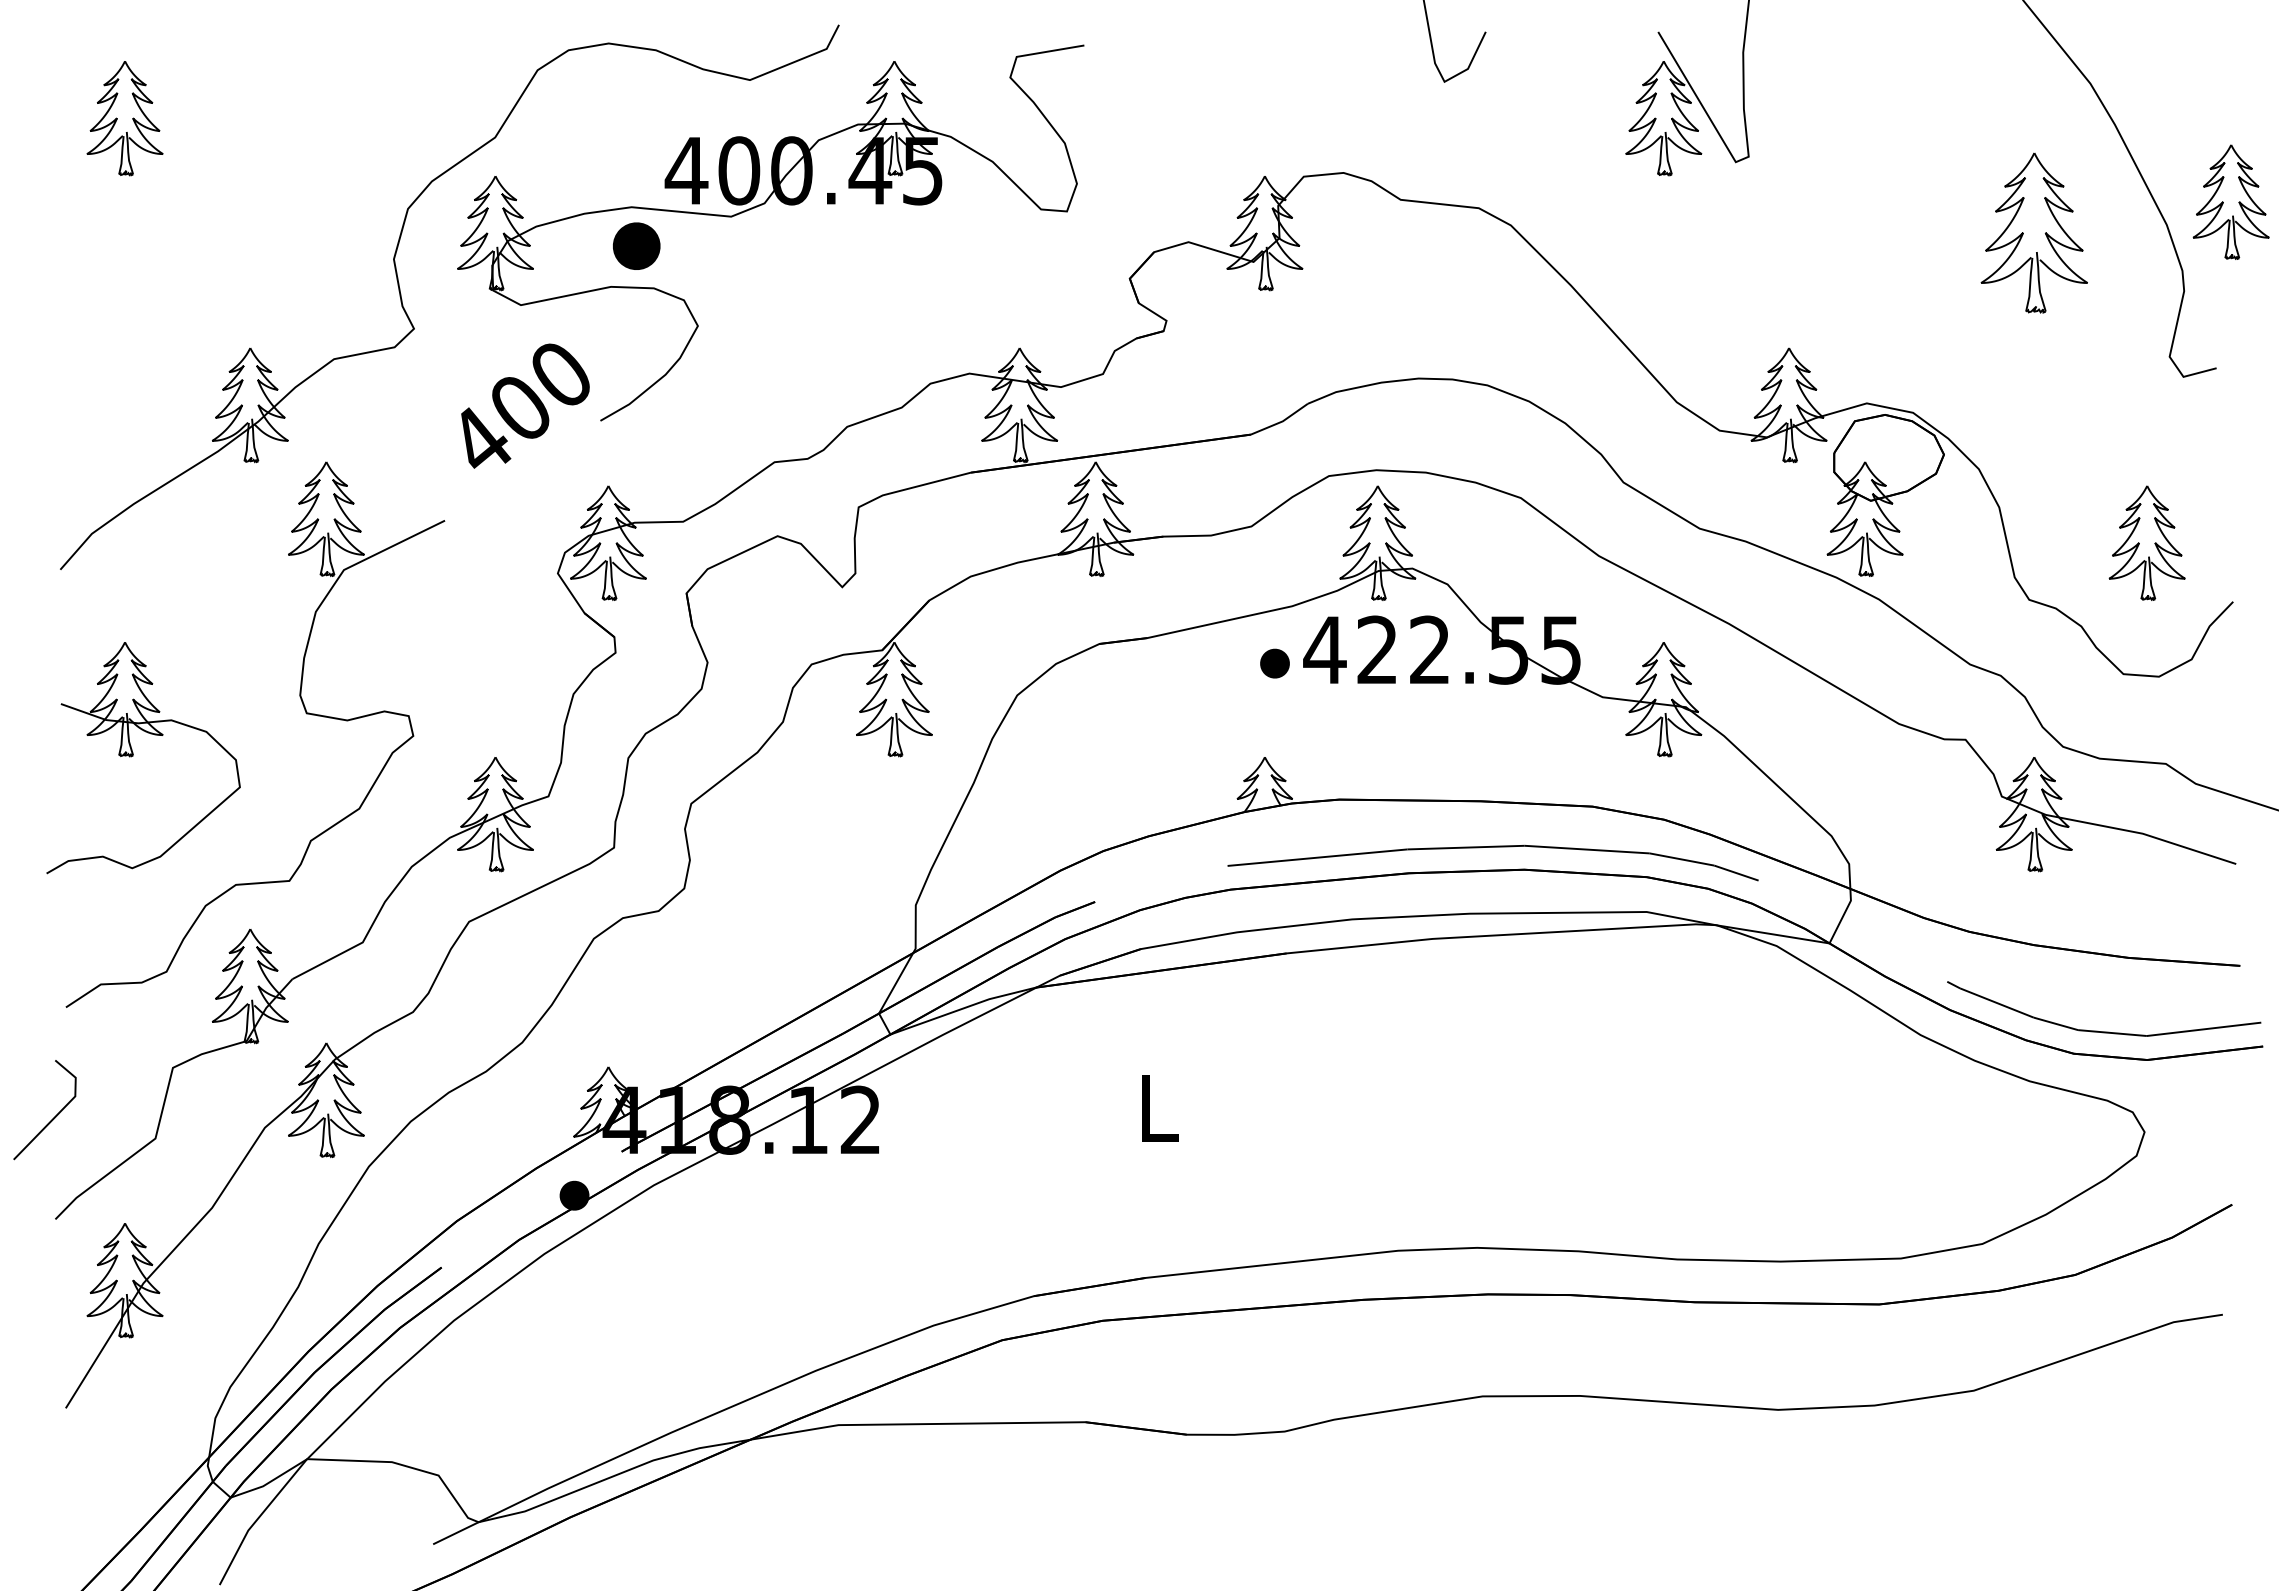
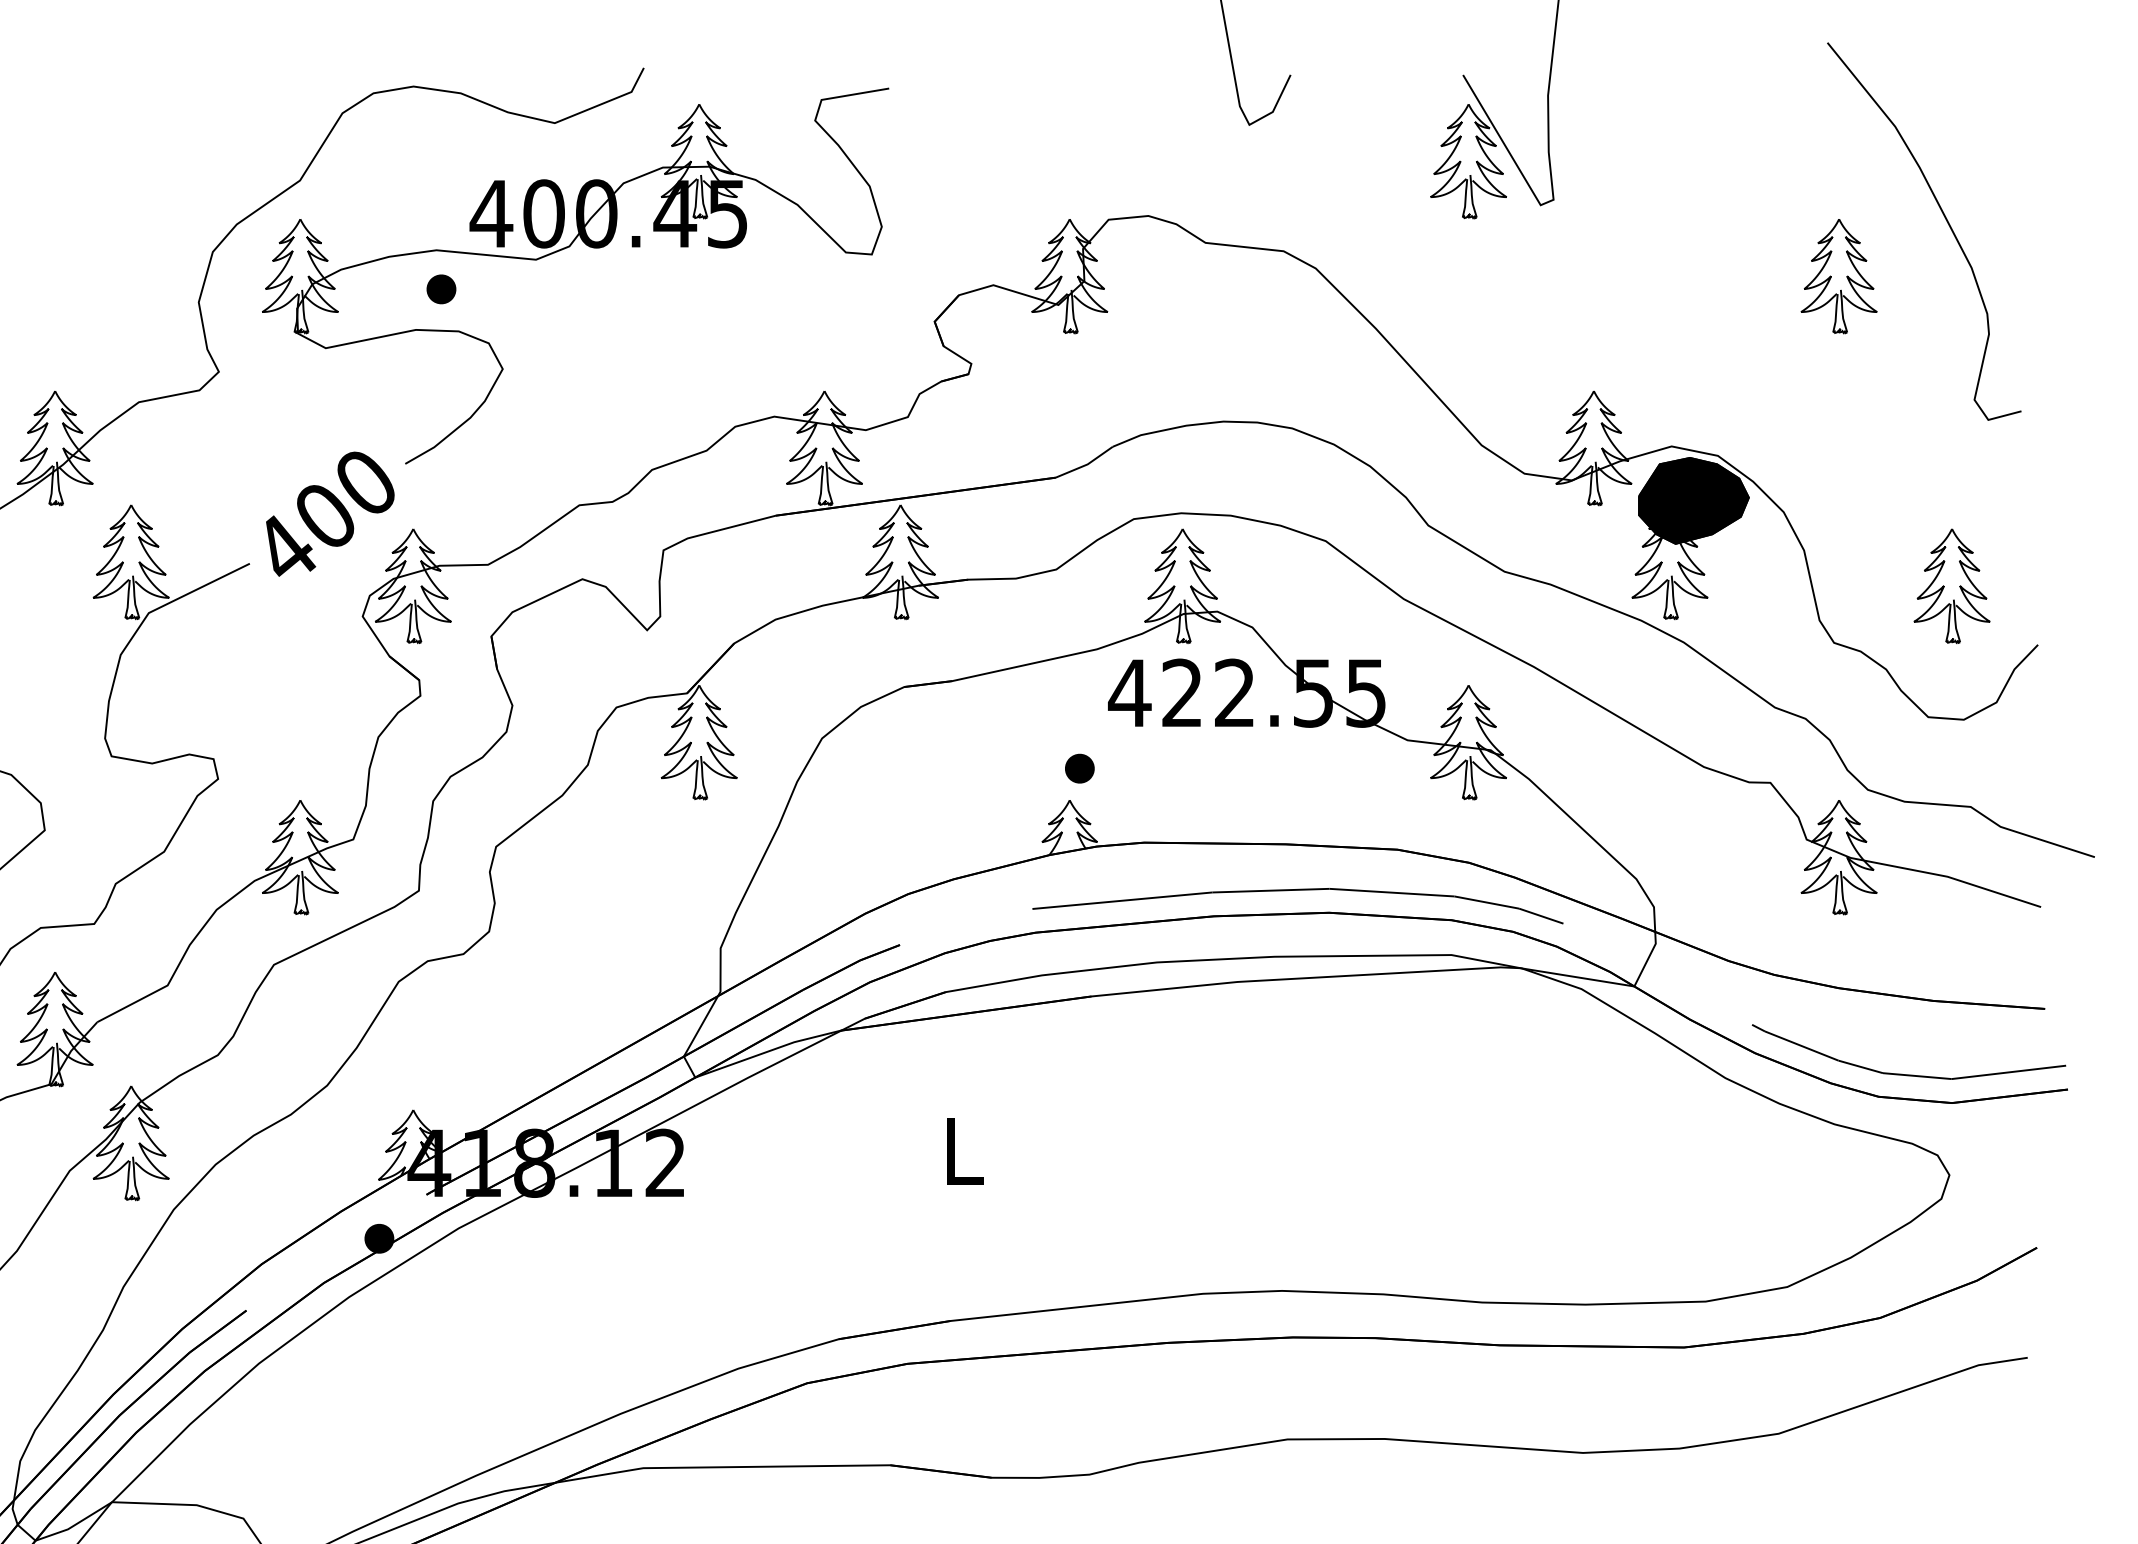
part: (2230, 201) -> (2035, 244), removed
part: (2033, 233) -> (1838, 276), size x0.71
part: (636, 246) -> (441, 289), size x0.62
text: (525, 405) -> (330, 513), moved
fill: (1889, 457) -> (1694, 500), added
part: (1274, 663) -> (1079, 768), moved

